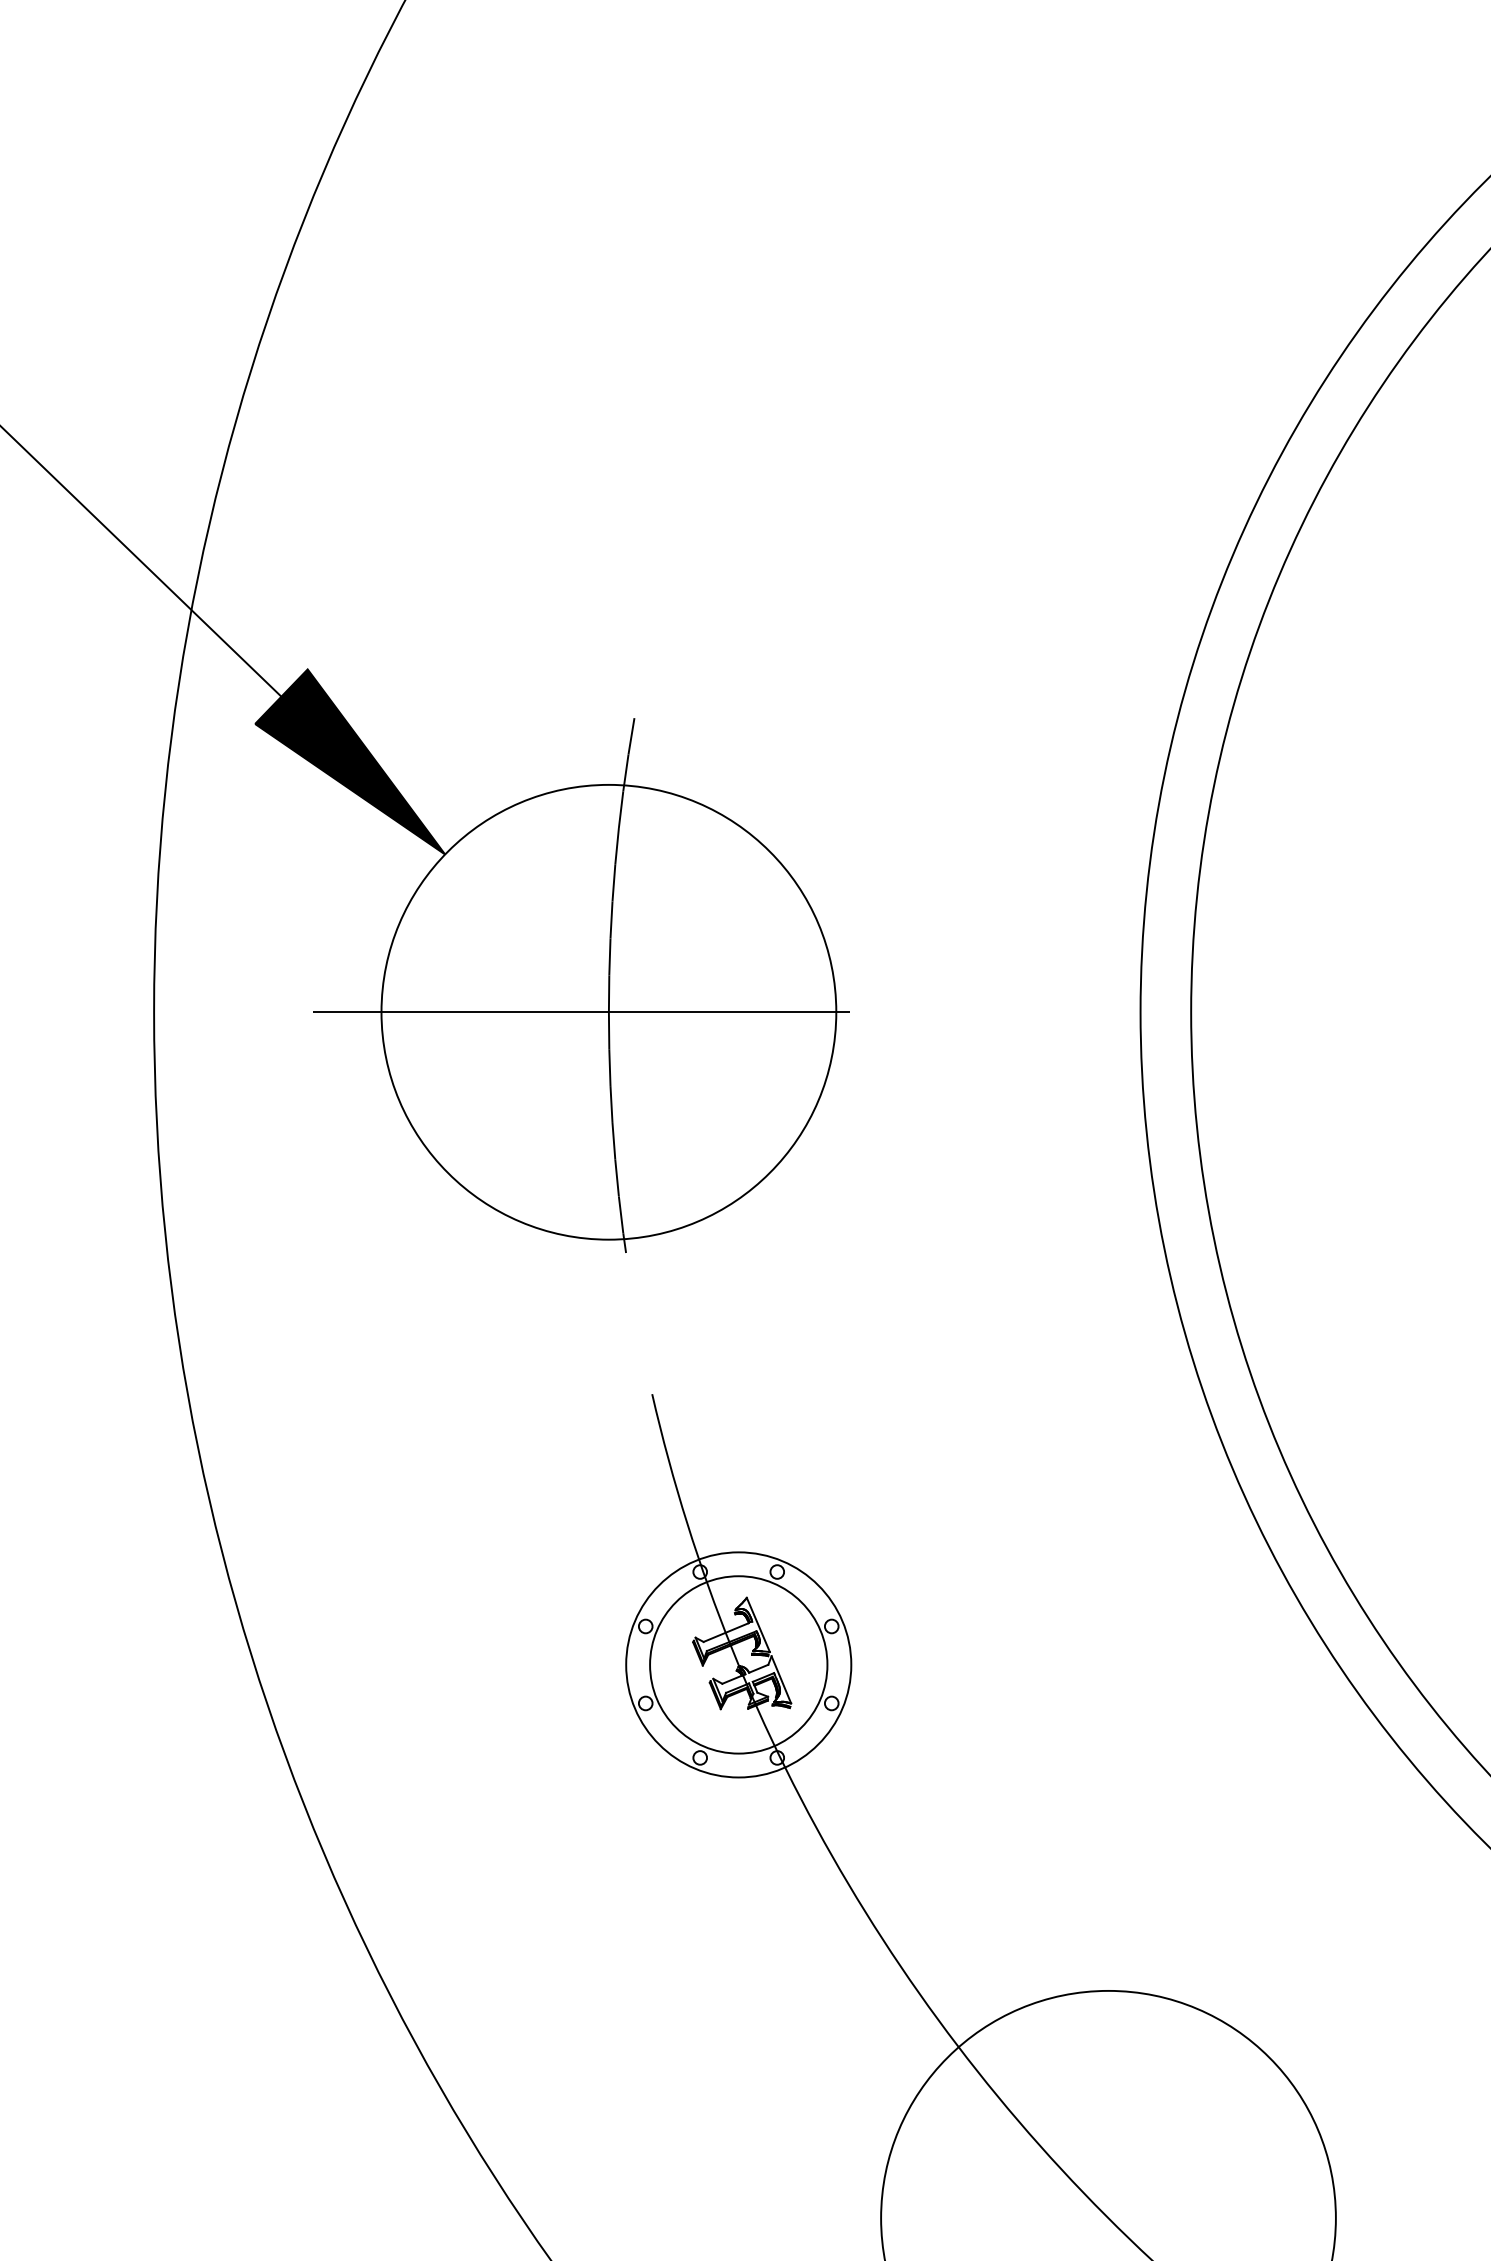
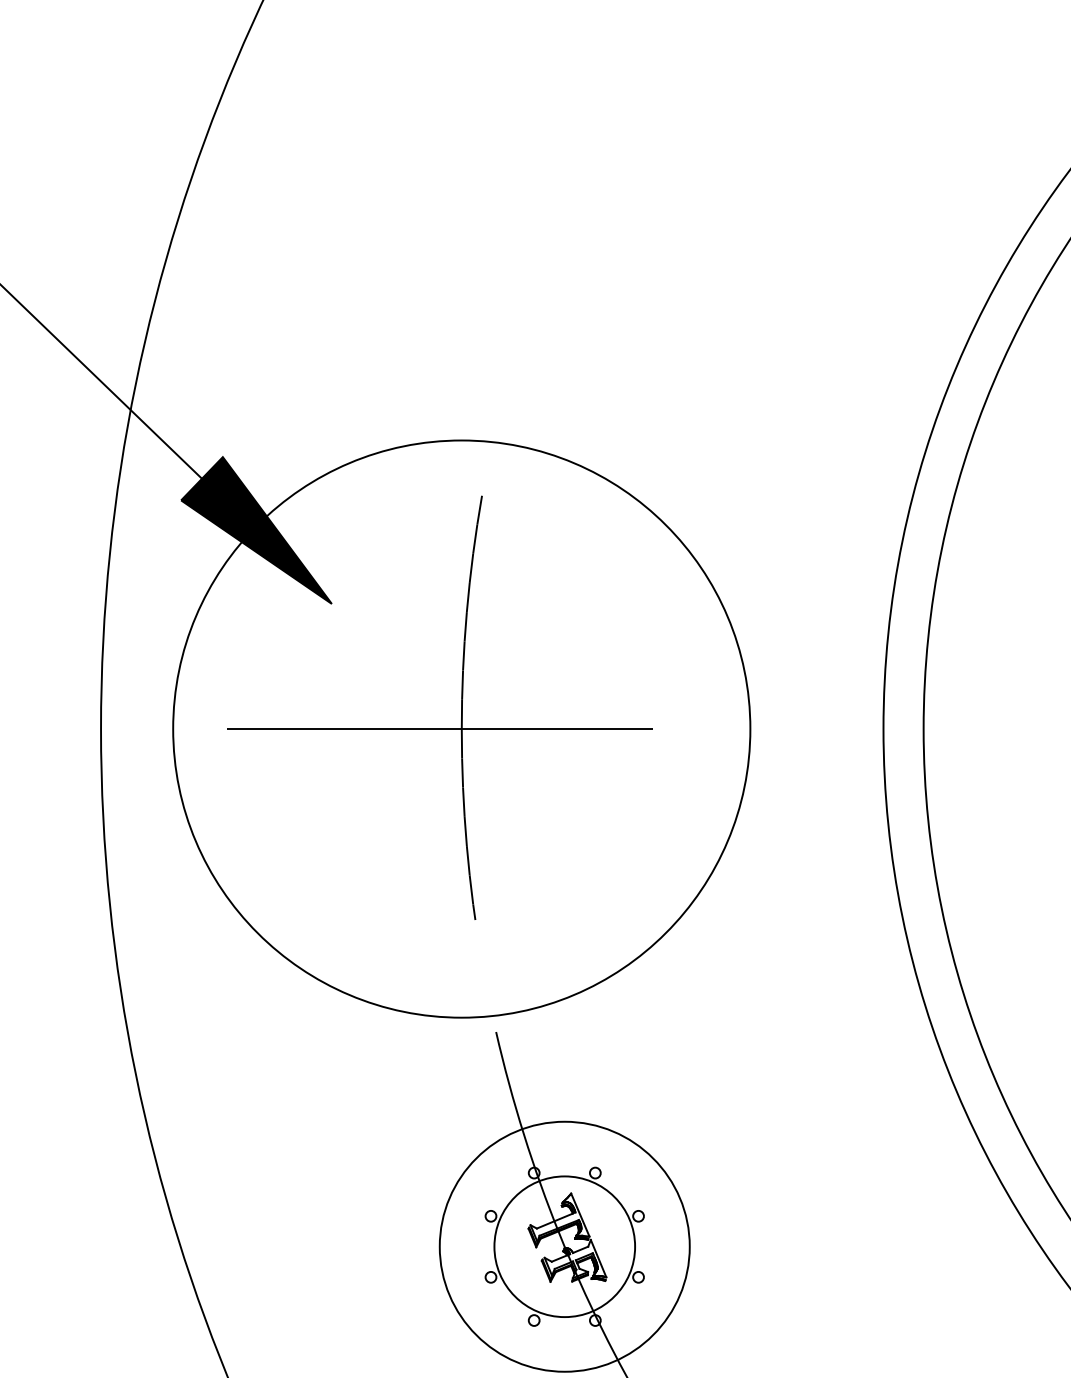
circle: (608, 1011) -> (461, 728), size x1.6
circle: (738, 1664) -> (564, 1246), size x1.4

